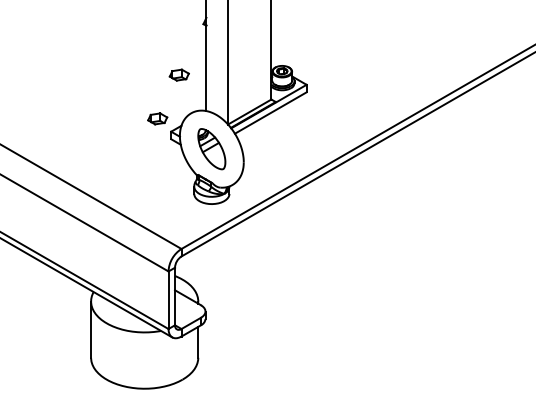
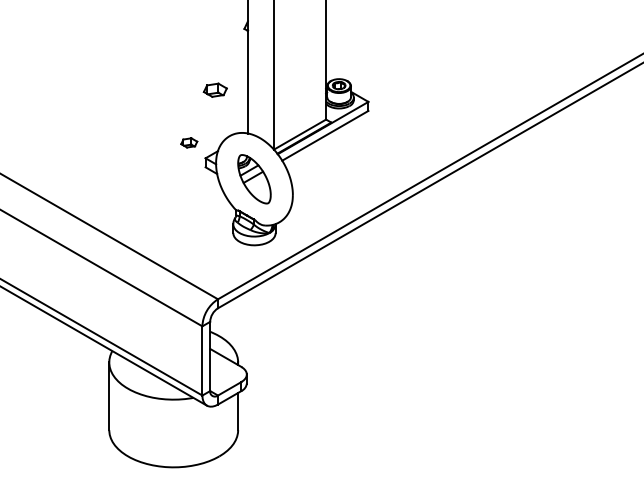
part: (156, 118) -> (188, 142), size x0.7

